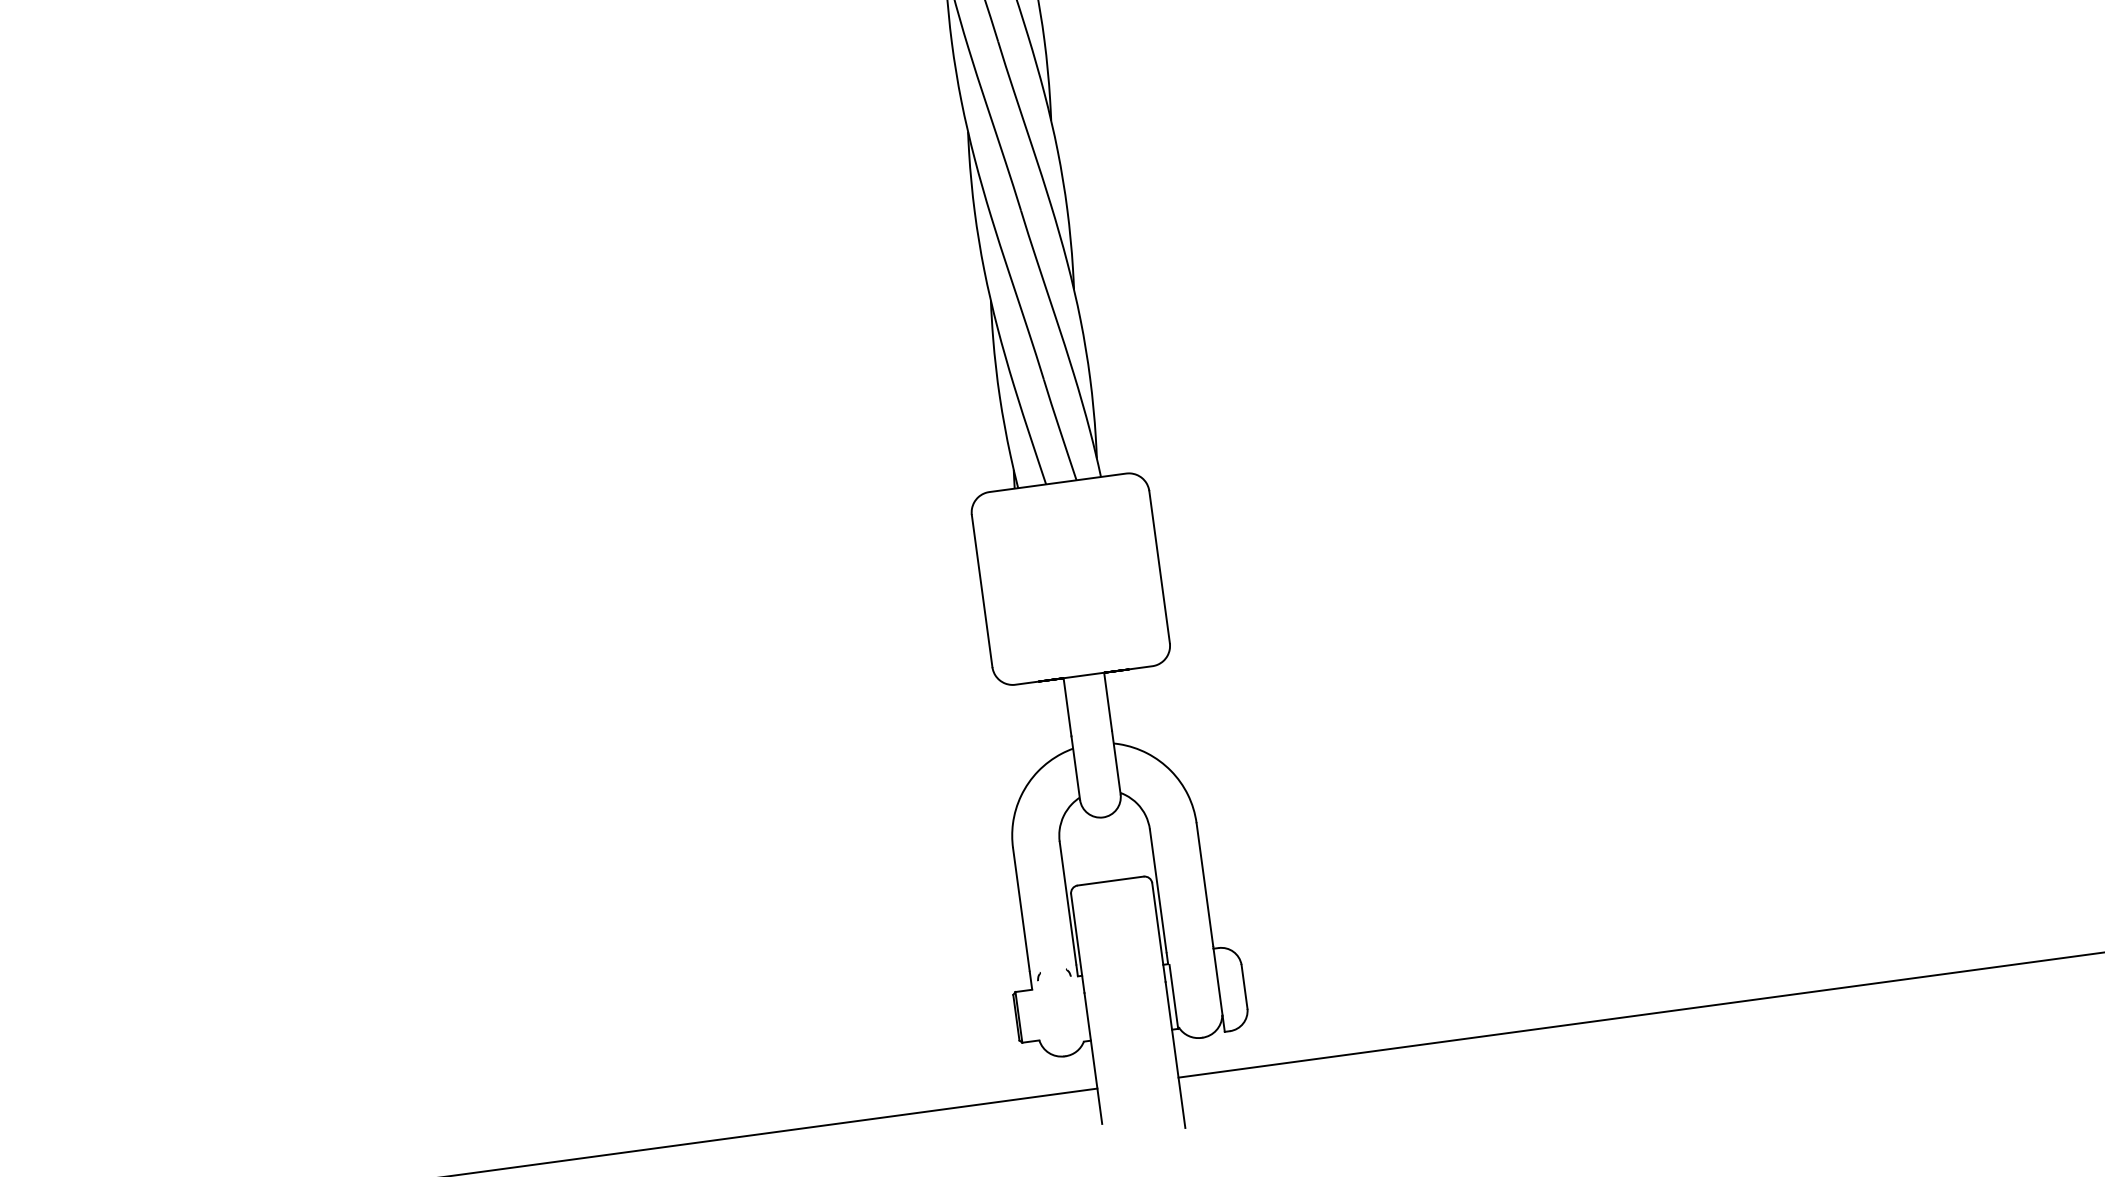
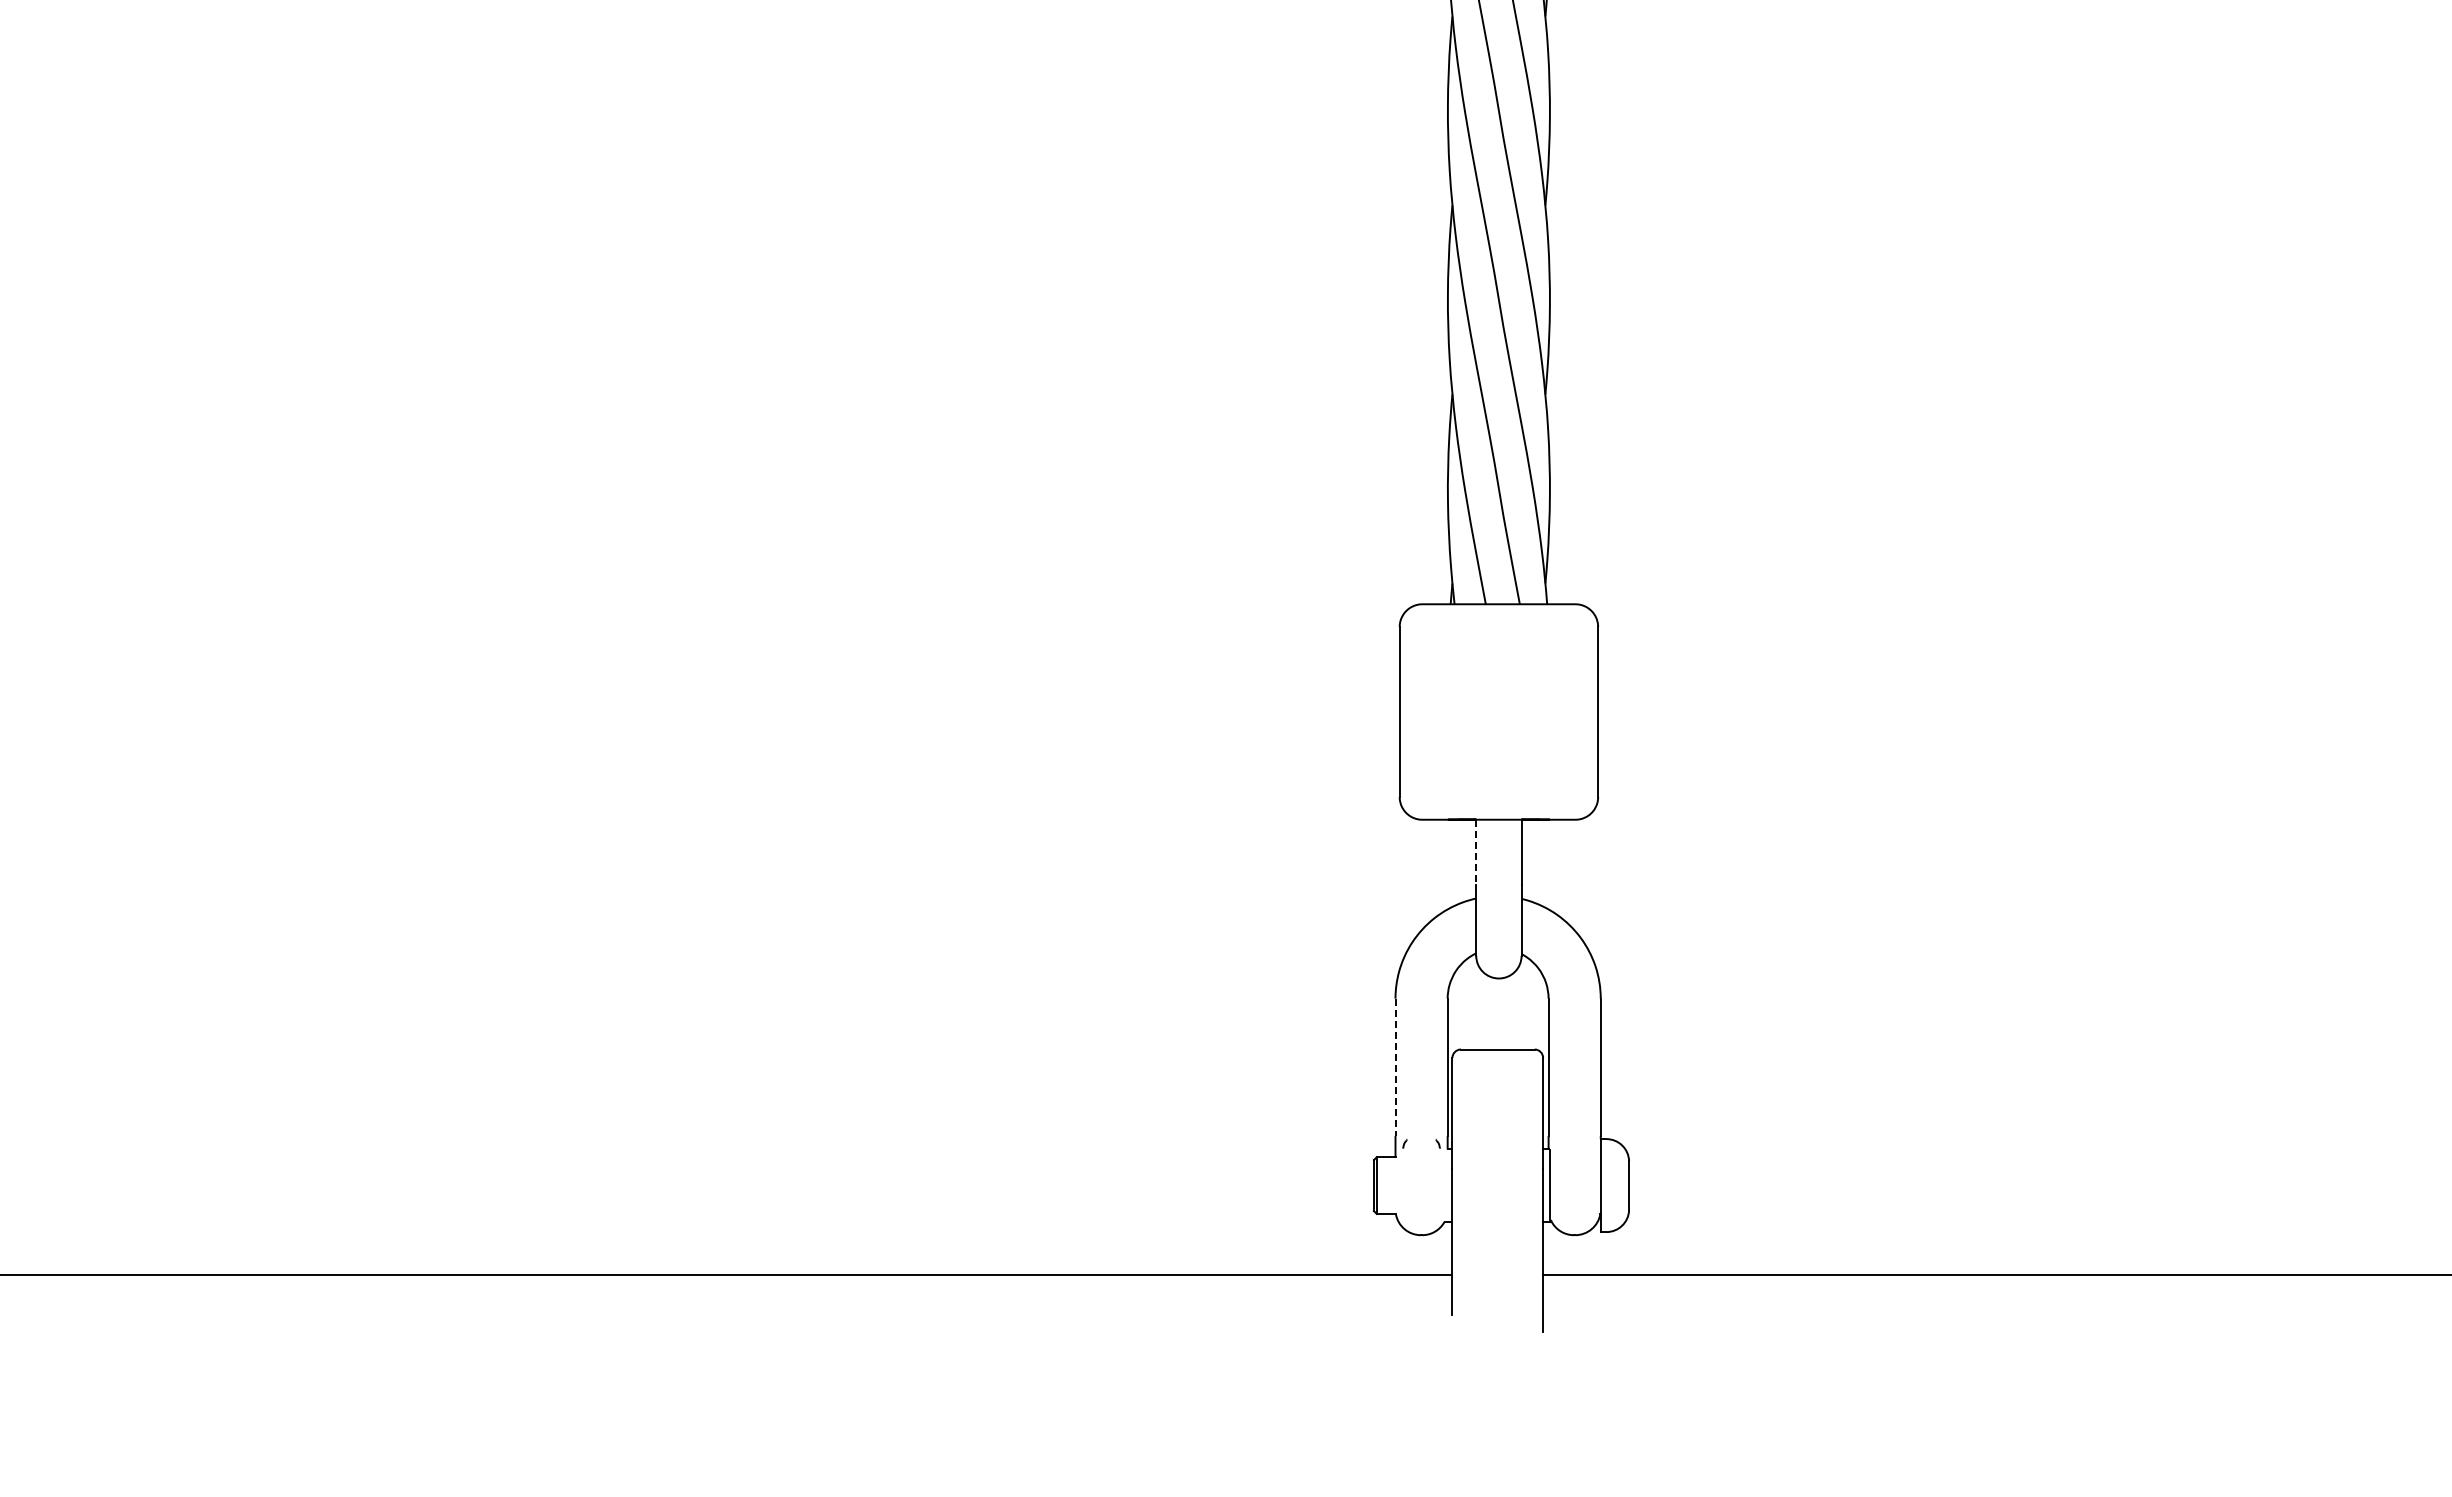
line: (1067, 707) -> (1476, 852), solid -> dashed
line: (1021, 909) -> (1395, 1067), solid -> dashed

